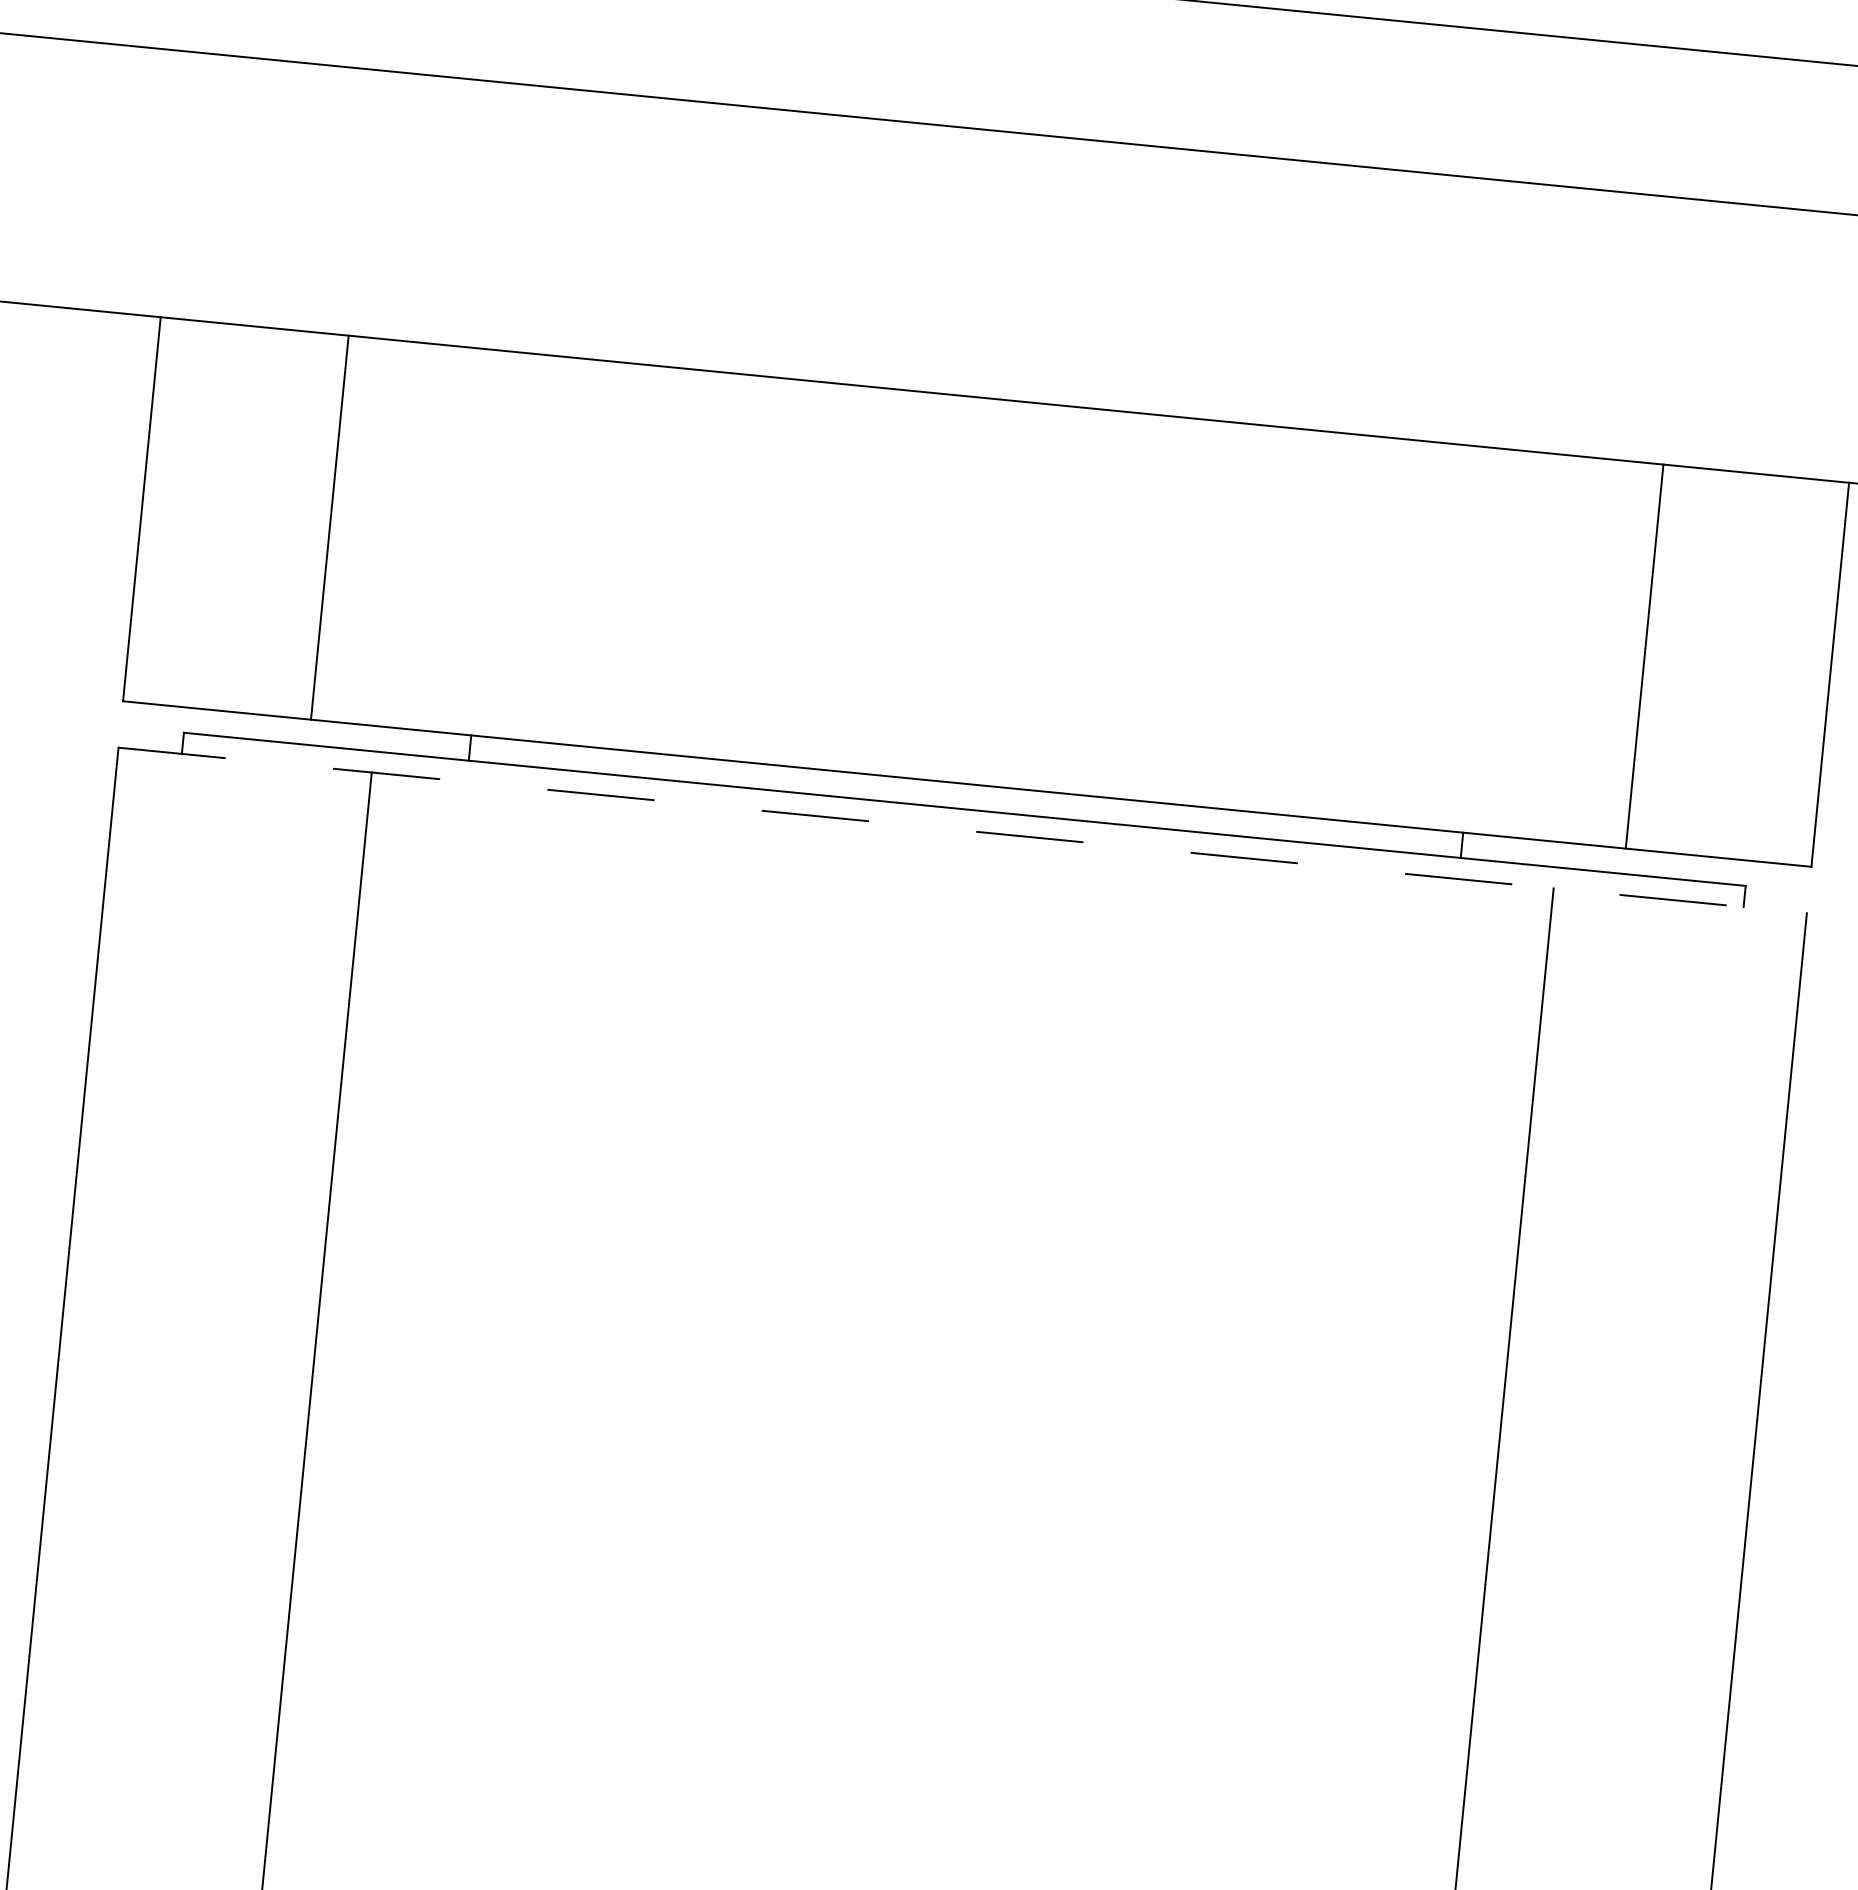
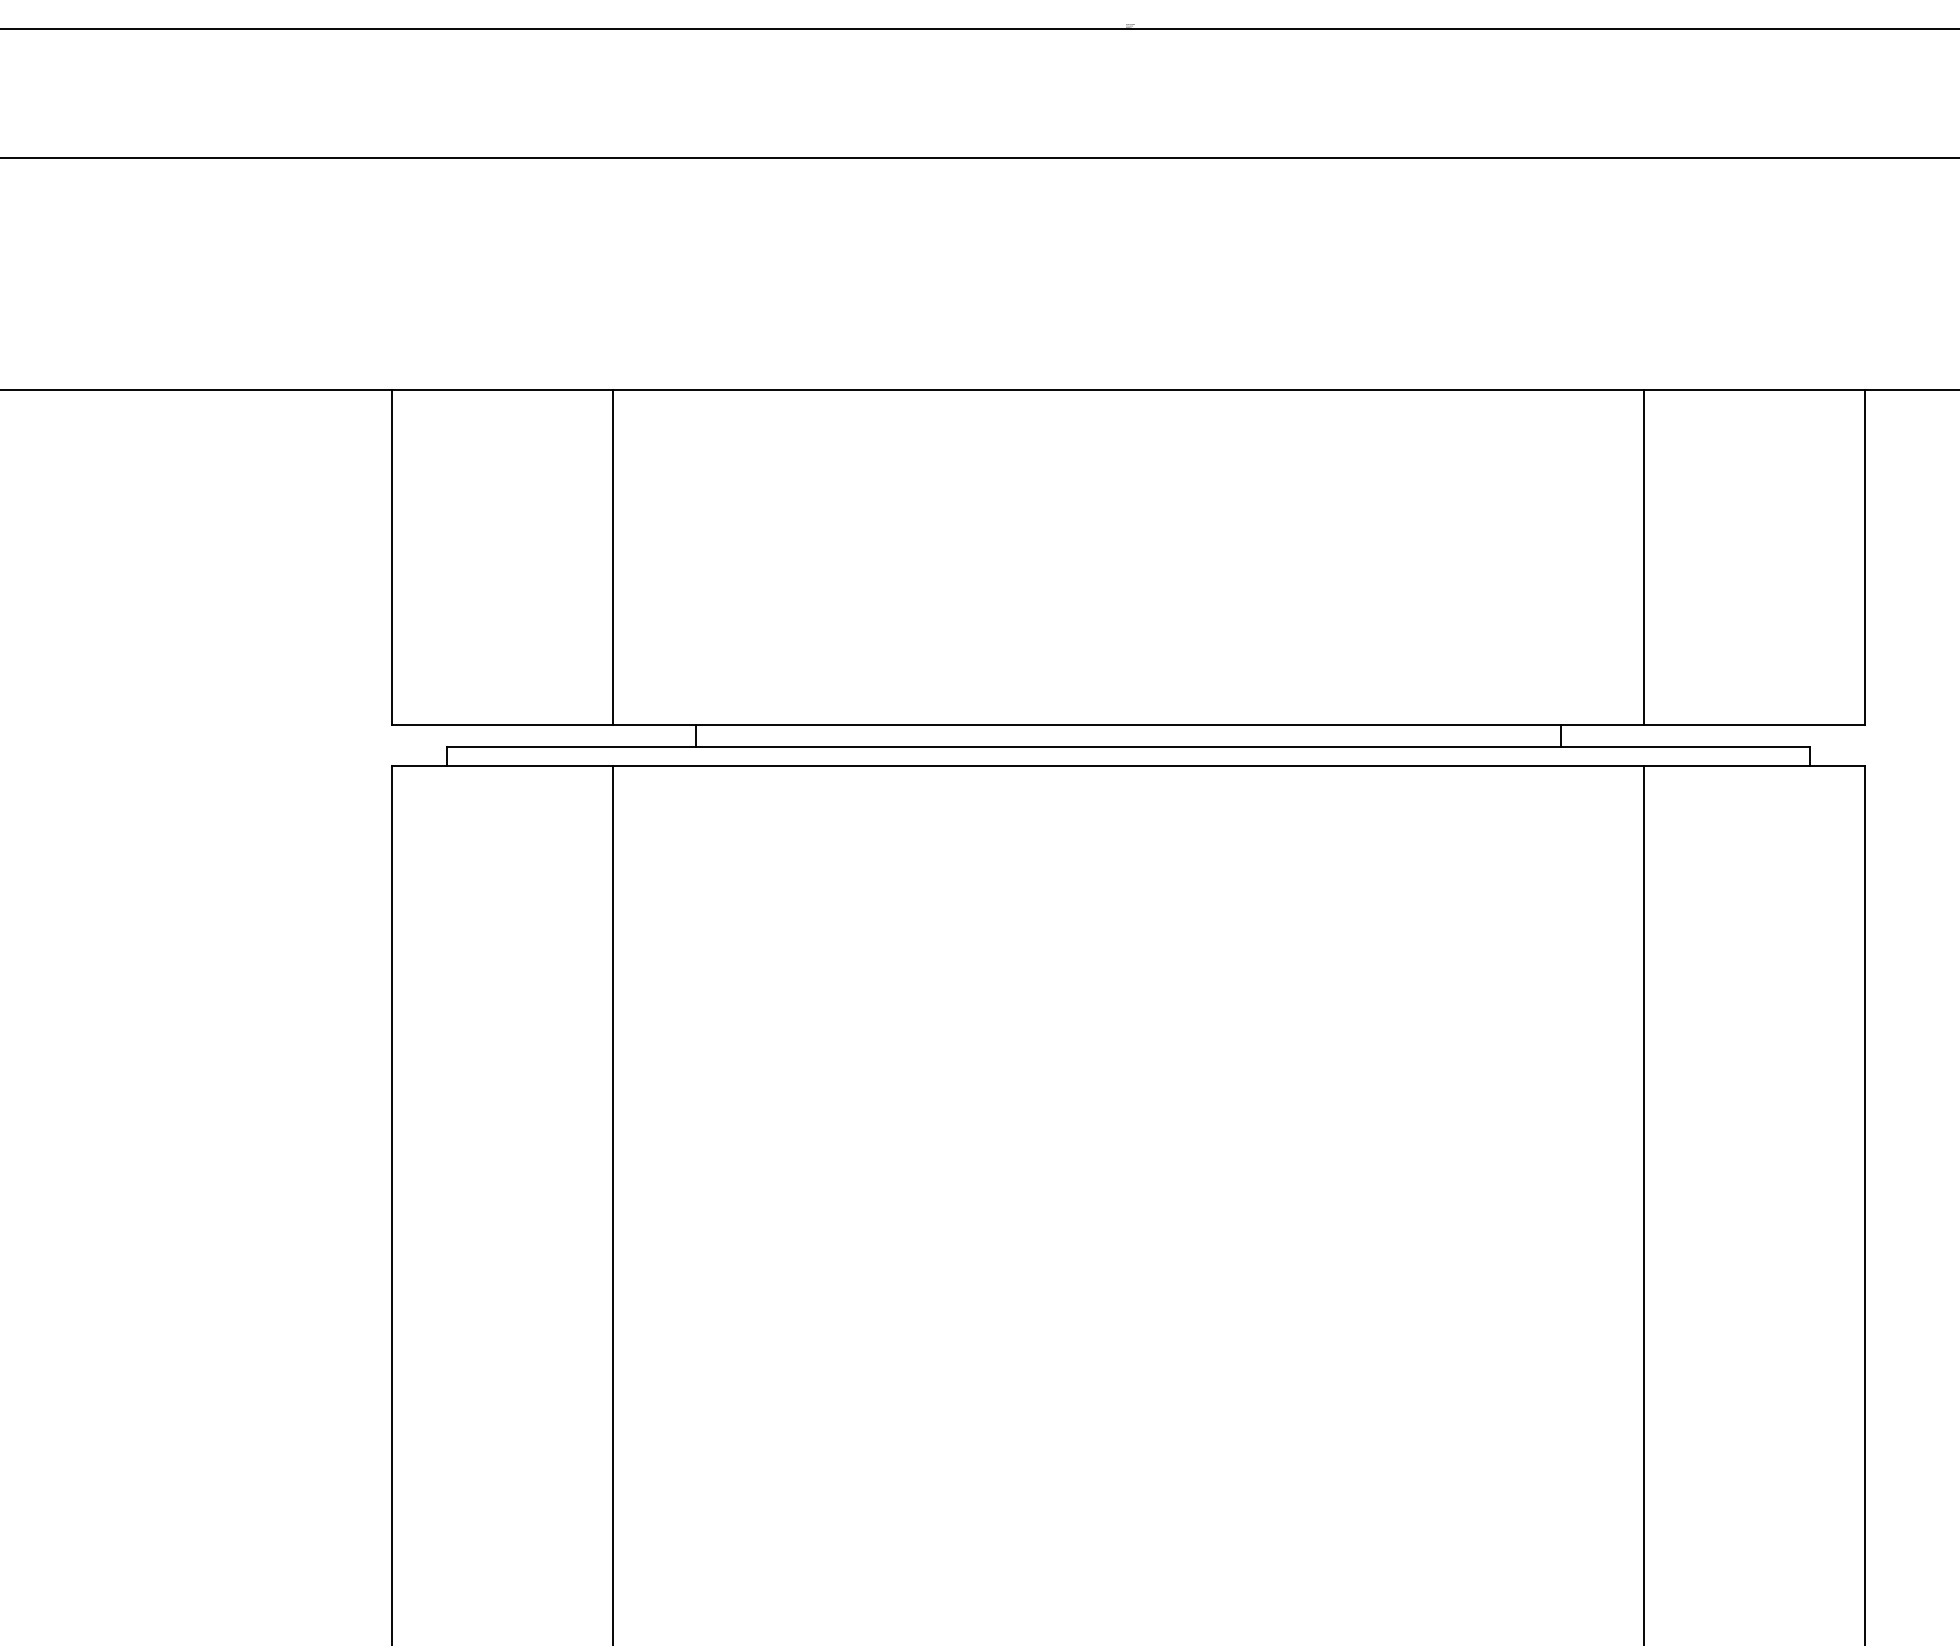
line: (329, 527) -> (612, 557), moved
line: (1644, 656) -> (1644, 557), moved
line: (962, 830) -> (1128, 765), dashed -> solid

